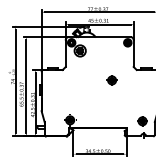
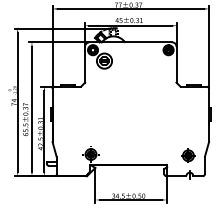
part: (112, 80) -> (147, 100), removed

